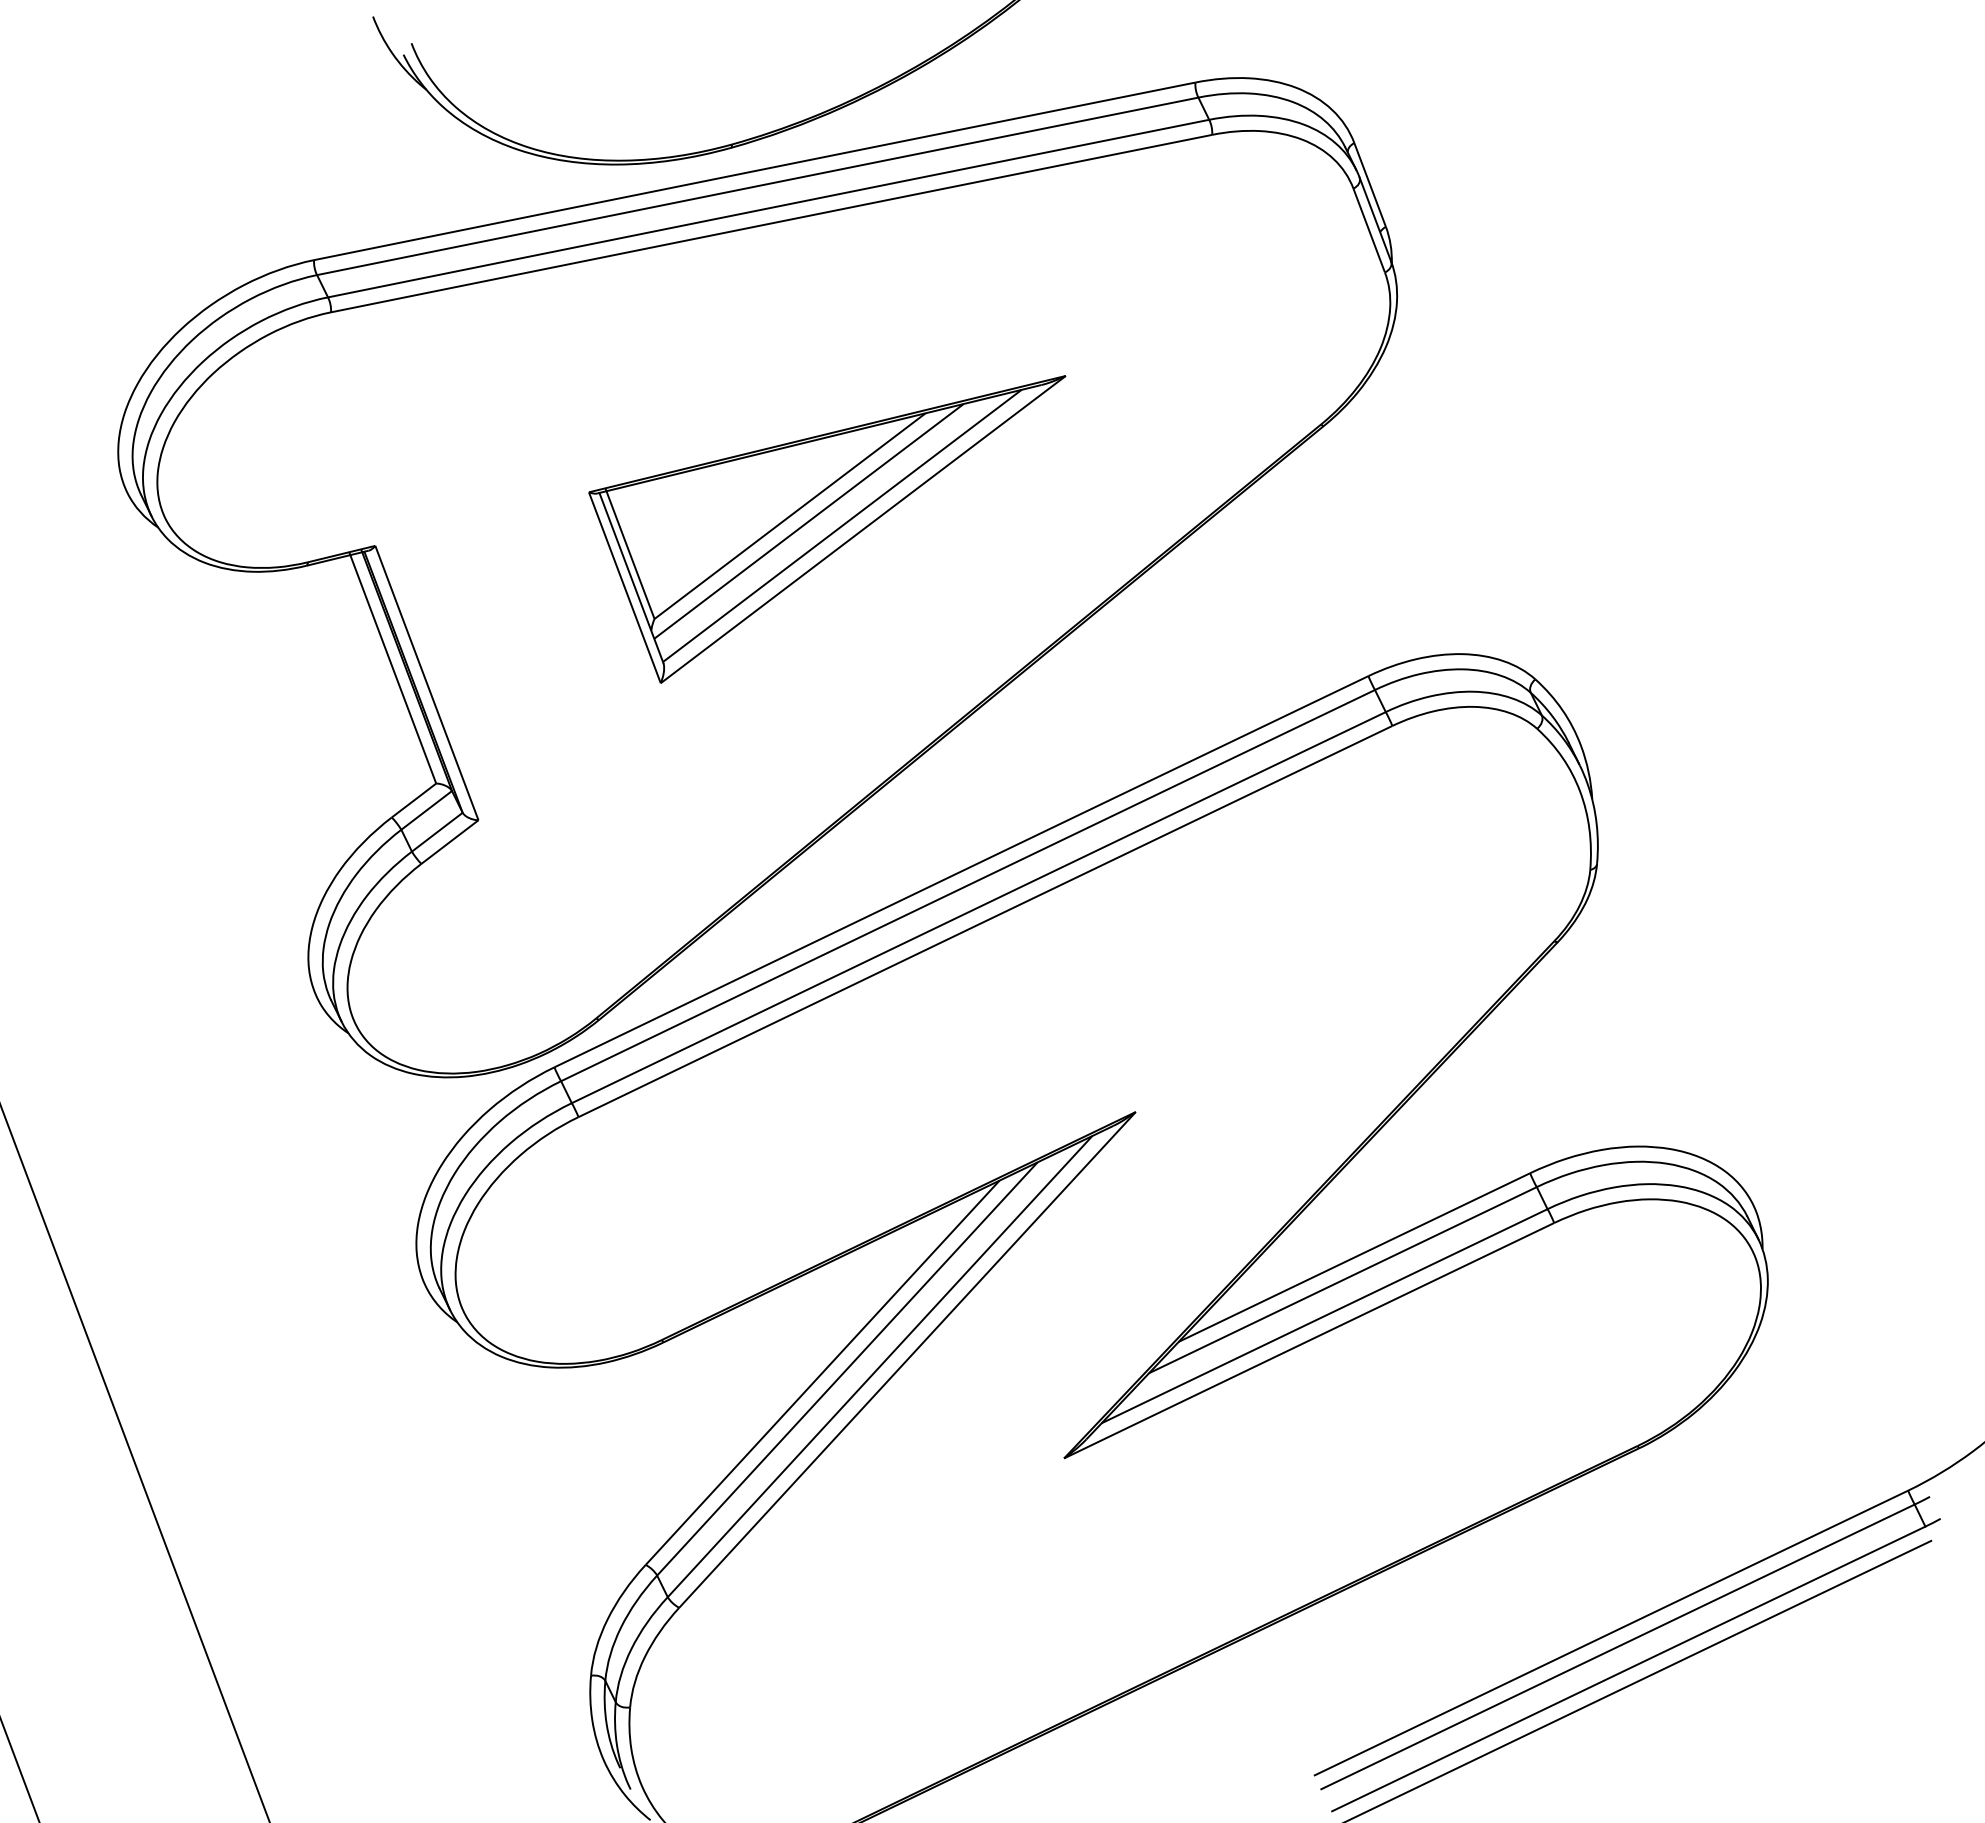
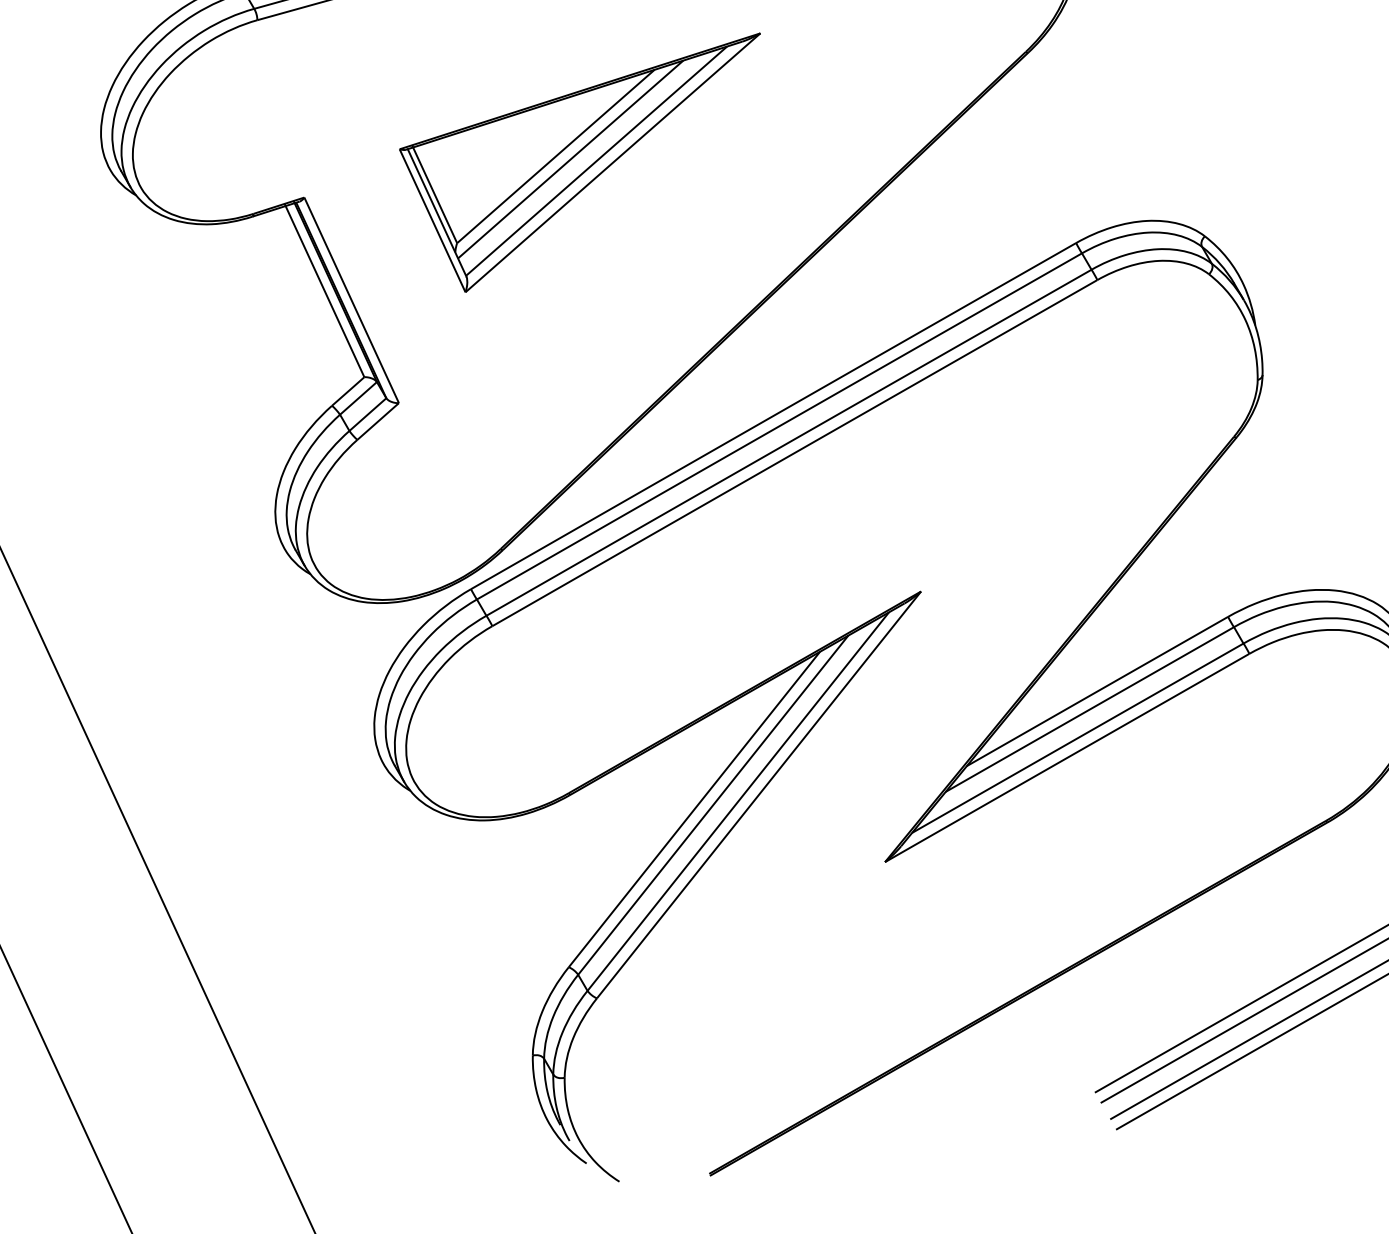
part: (827, 529) -> (585, 164), moved

